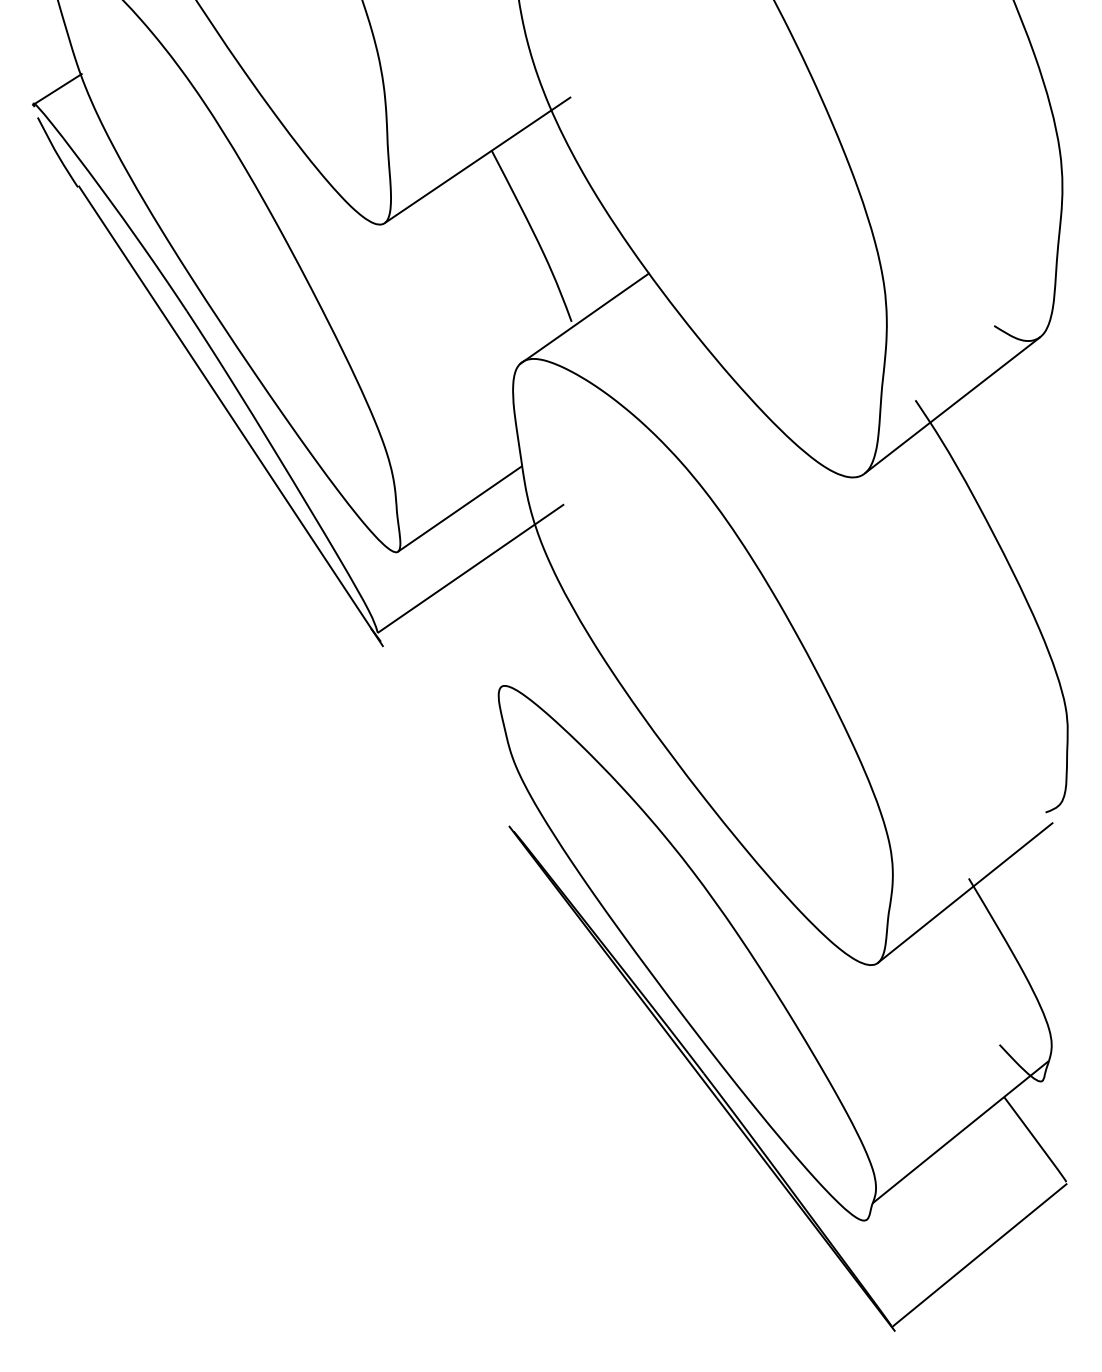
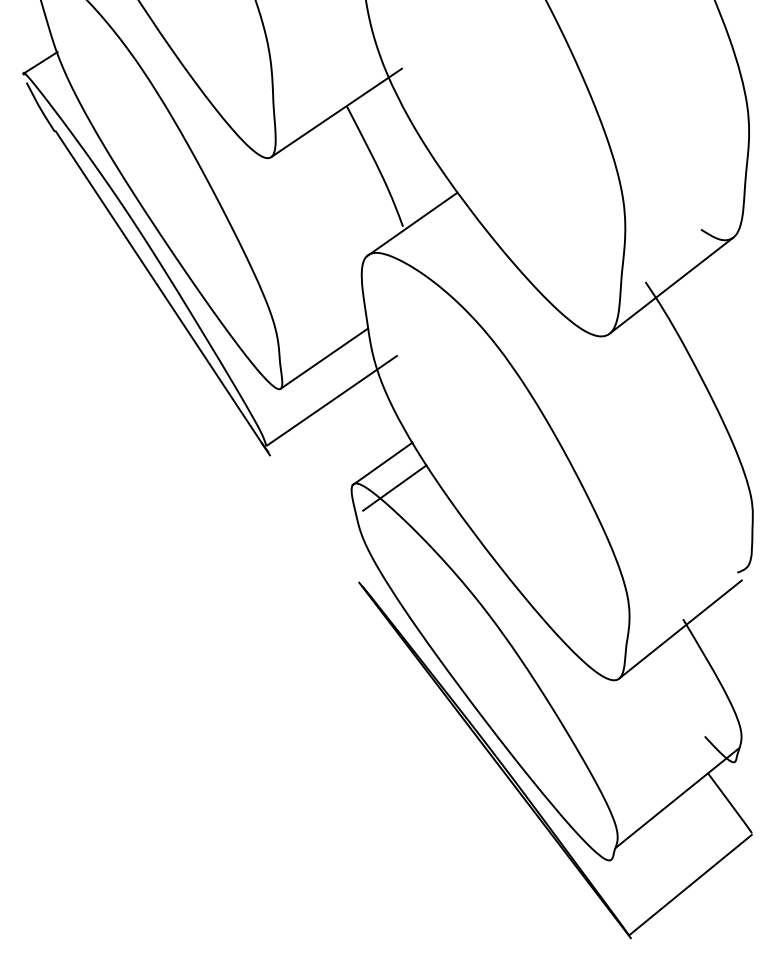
line: (542, 658) -> (382, 464), added
line: (559, 692) -> (394, 488), added

